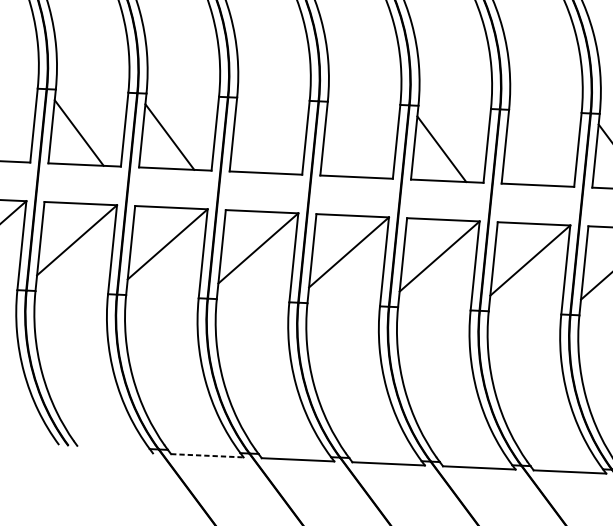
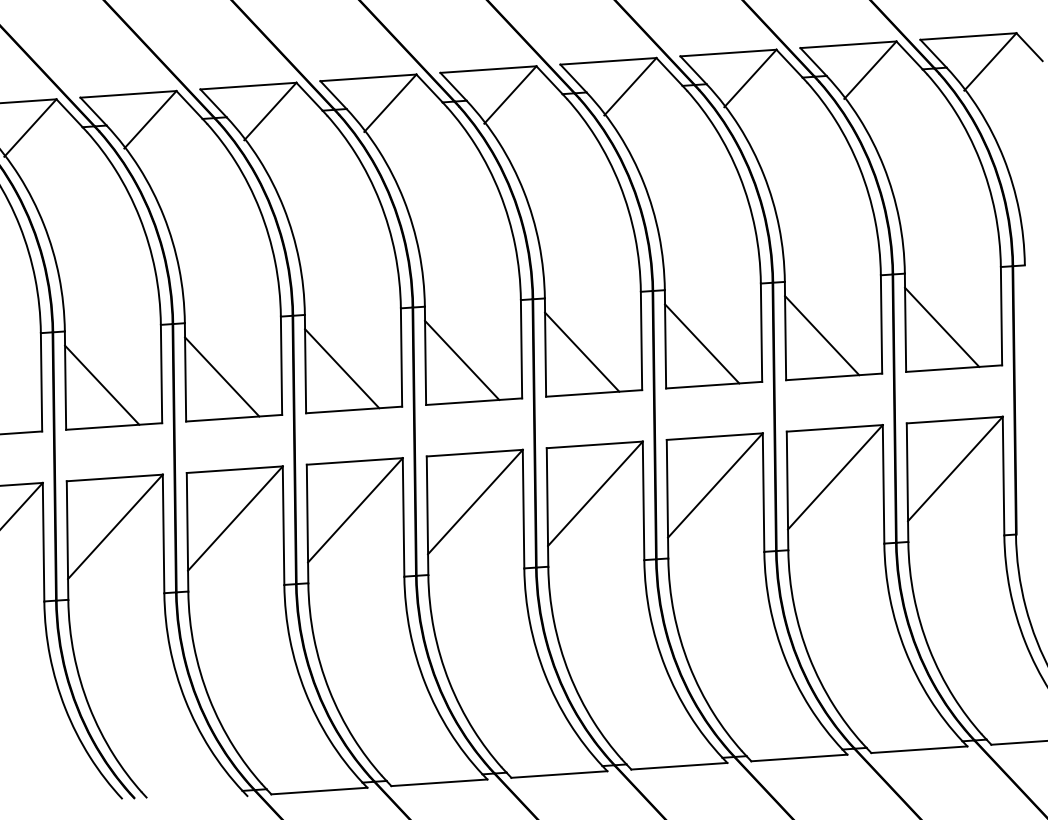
line: (260, 141) -> (342, 368), added
line: (351, 144) -> (462, 359), added
line: (532, 153) -> (702, 343), added
line: (207, 456) -> (319, 791), dashed -> solid

